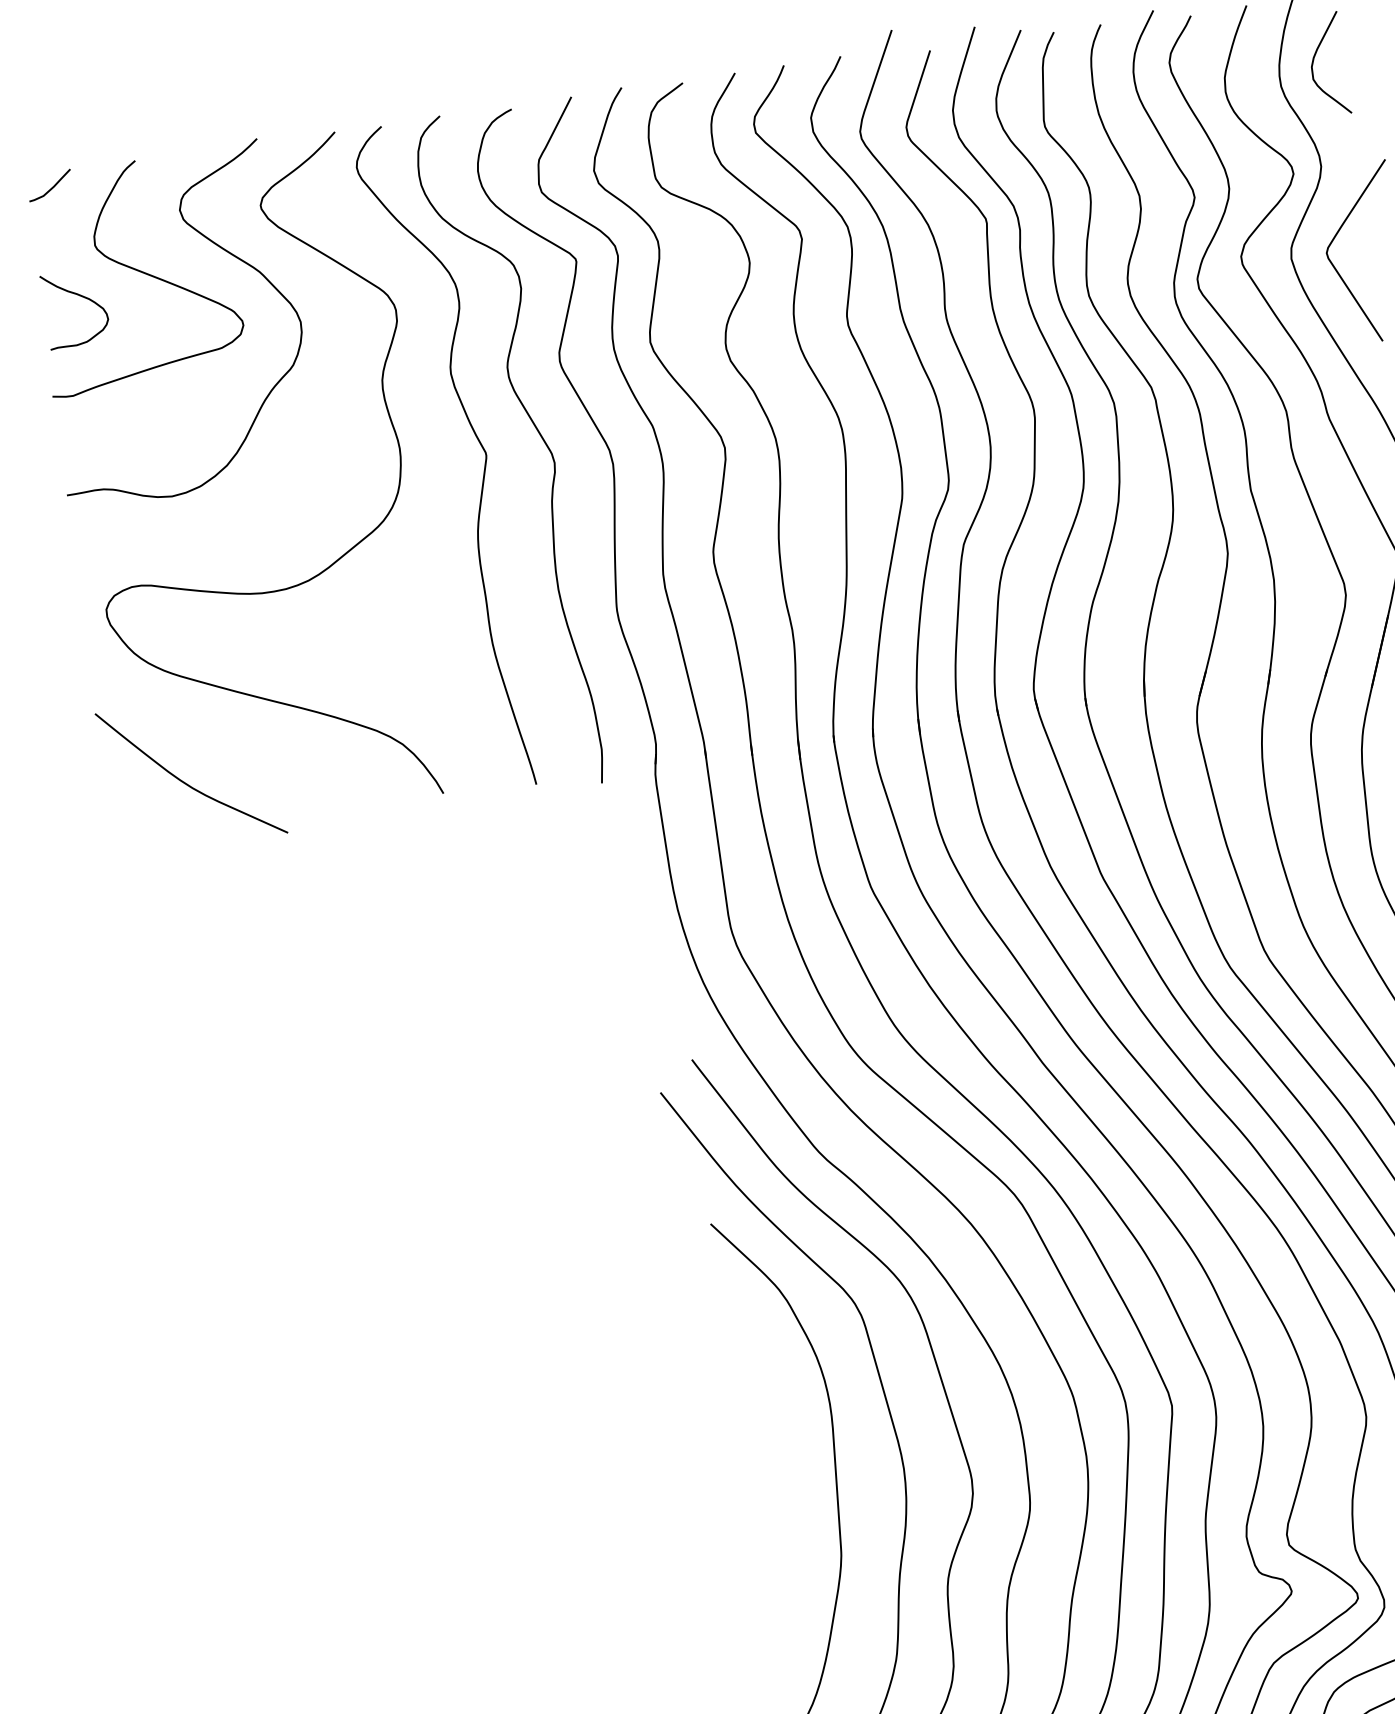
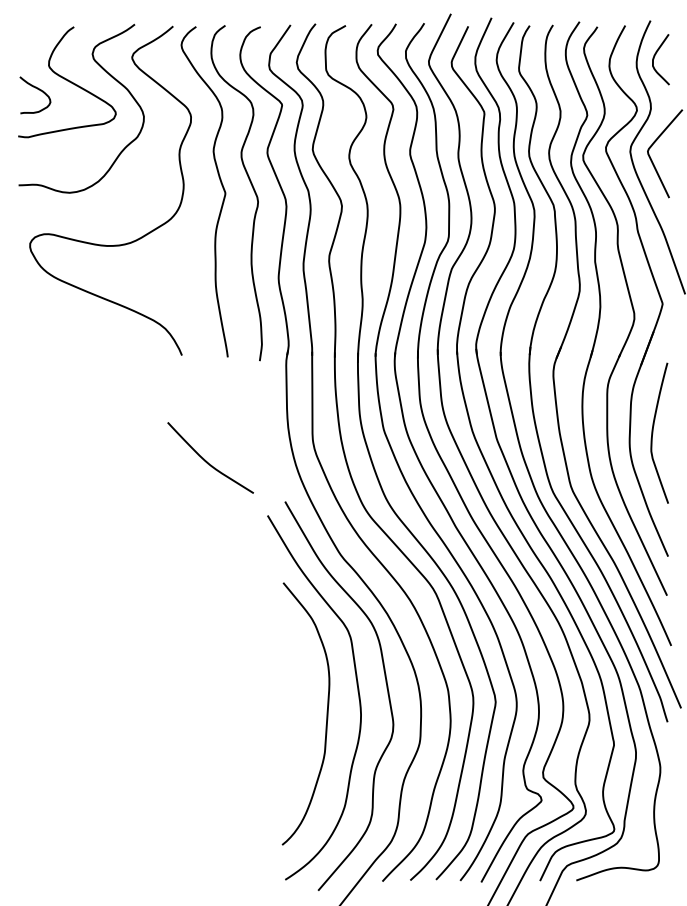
curve: (52, 185) -> (32, 33), removed
curve: (183, 779) -> (206, 460), moved

